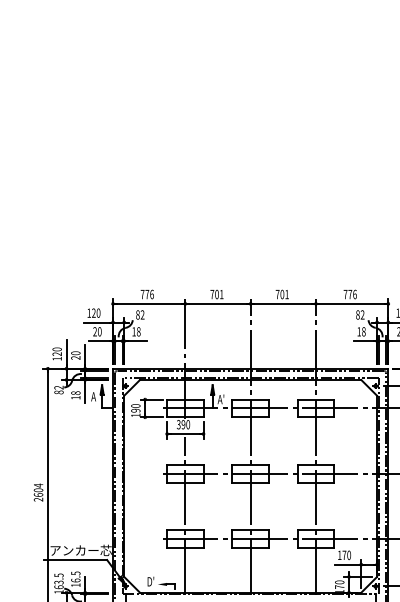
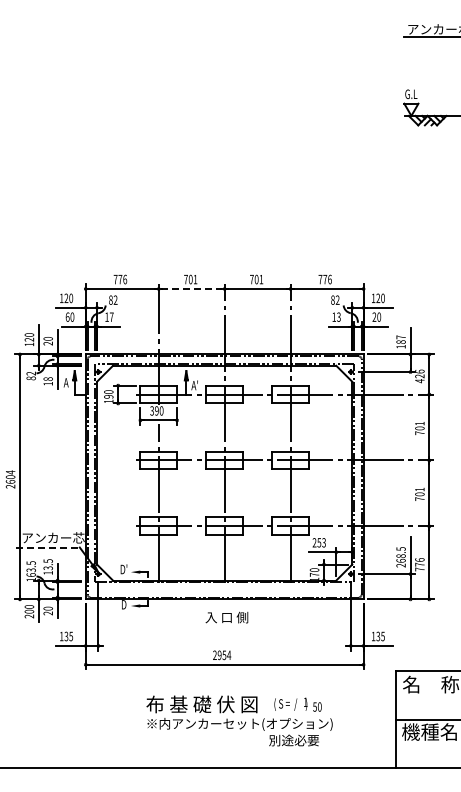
line: (217, 304) -> (191, 289), solid -> dashed
text: (94, 331) -> (67, 316), 20 -> 60
text: (138, 331) -> (111, 316), 18 -> 17
text: (363, 331) -> (338, 316), 18 -> 13
text: (343, 555) -> (318, 542), 170 -> 253
line: (76, 559) -> (48, 547), solid -> dashed
text: (75, 580) -> (47, 568), 16.5 -> 13.5

